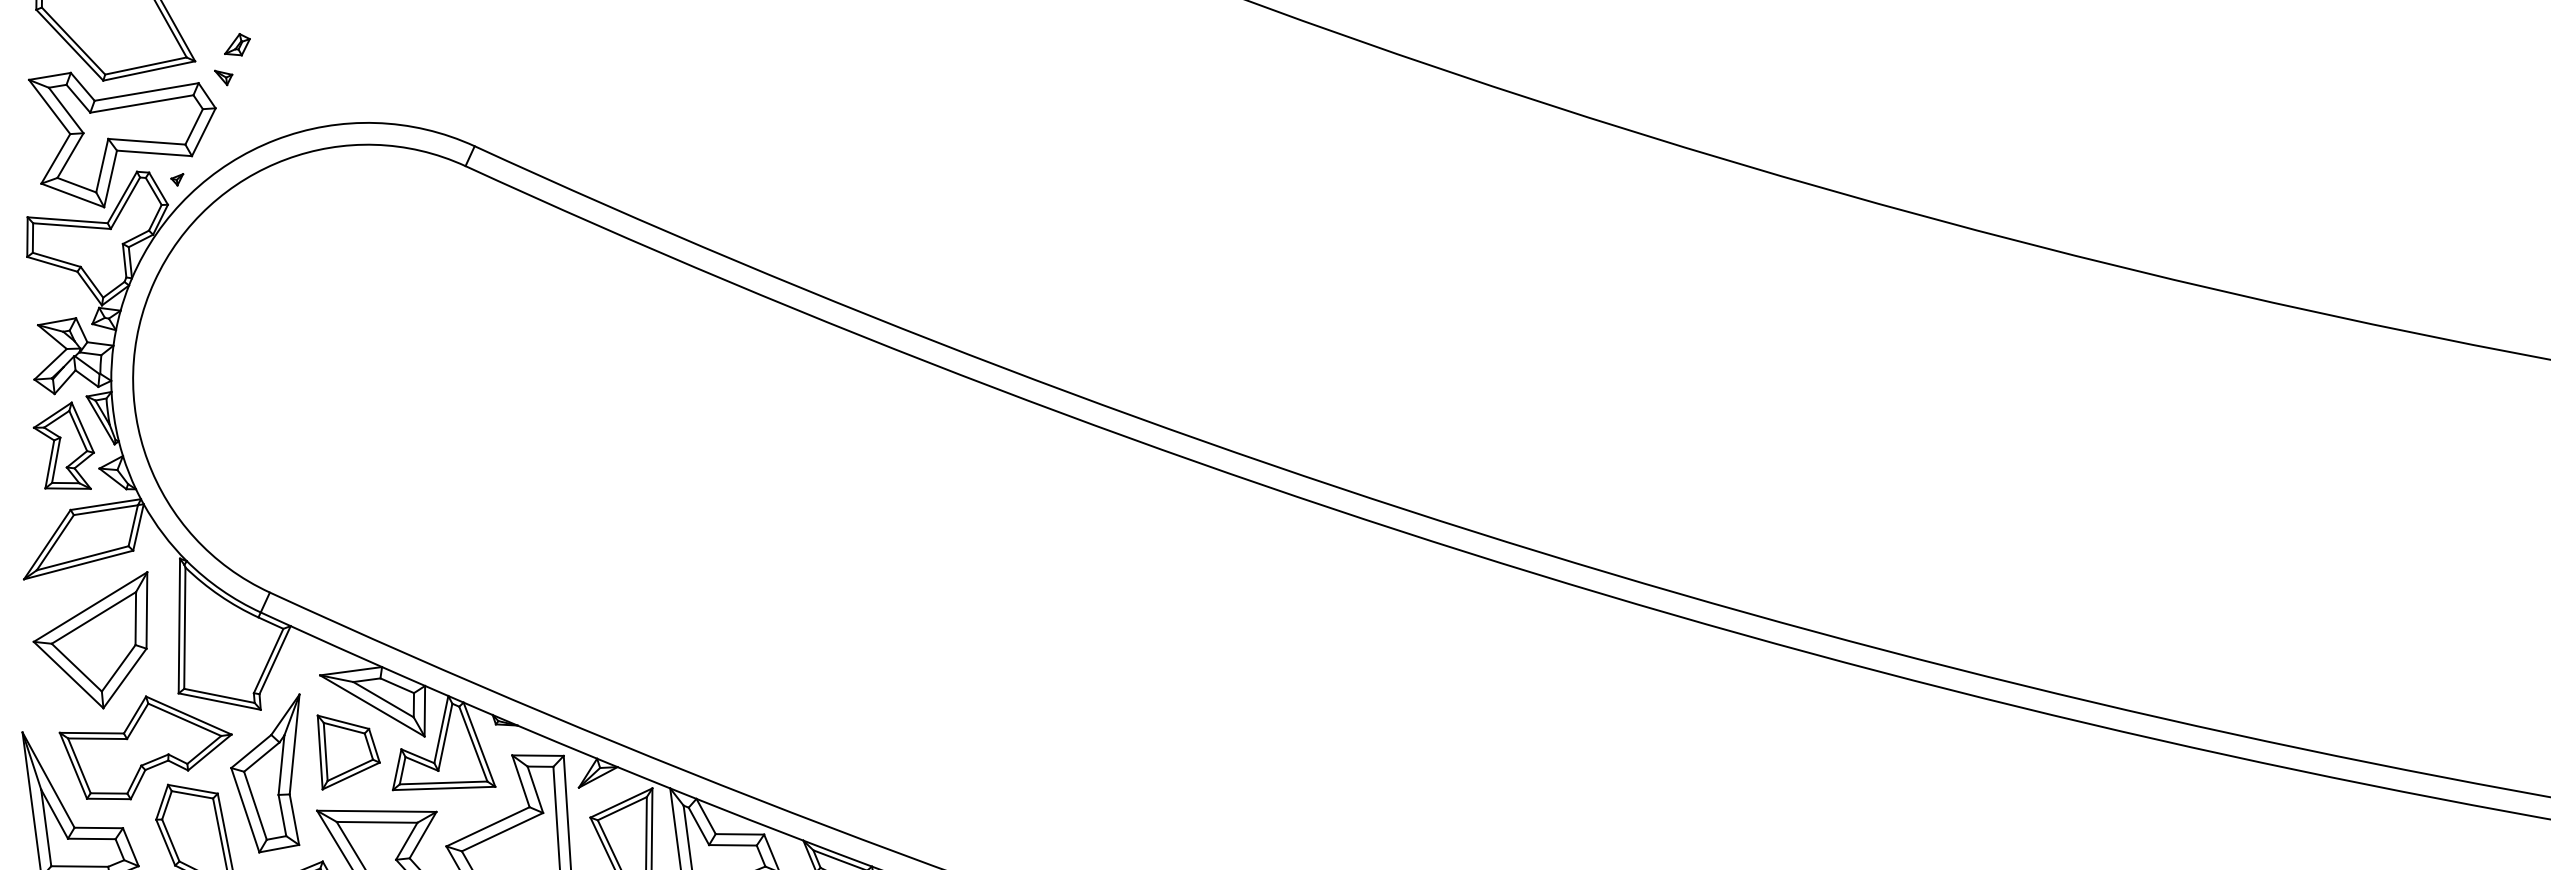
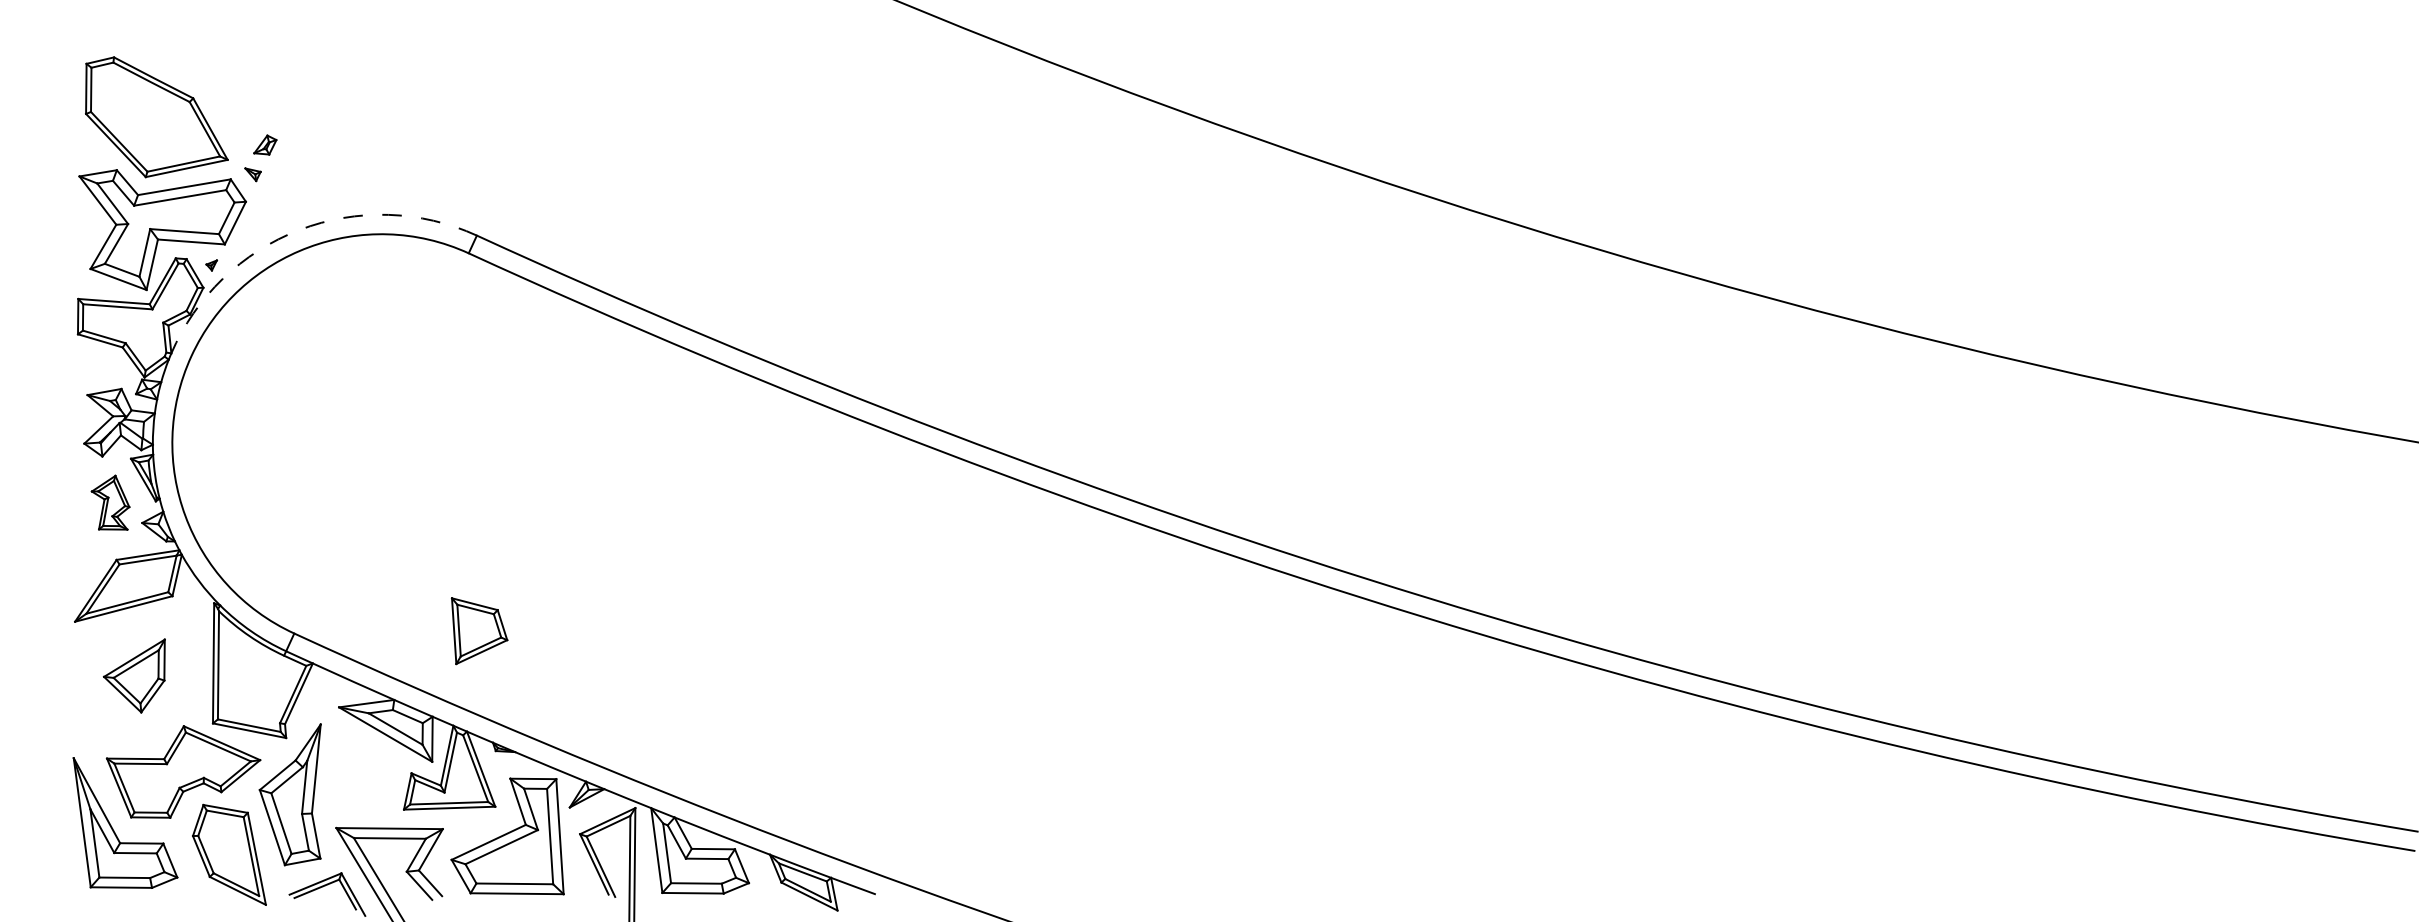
arc: (275, 140) -> (299, 230), solid -> dashed
part: (63, 445) -> (110, 502), size x0.7
part: (90, 639) -> (134, 675), size x0.6
part: (348, 752) -> (479, 631), moved

